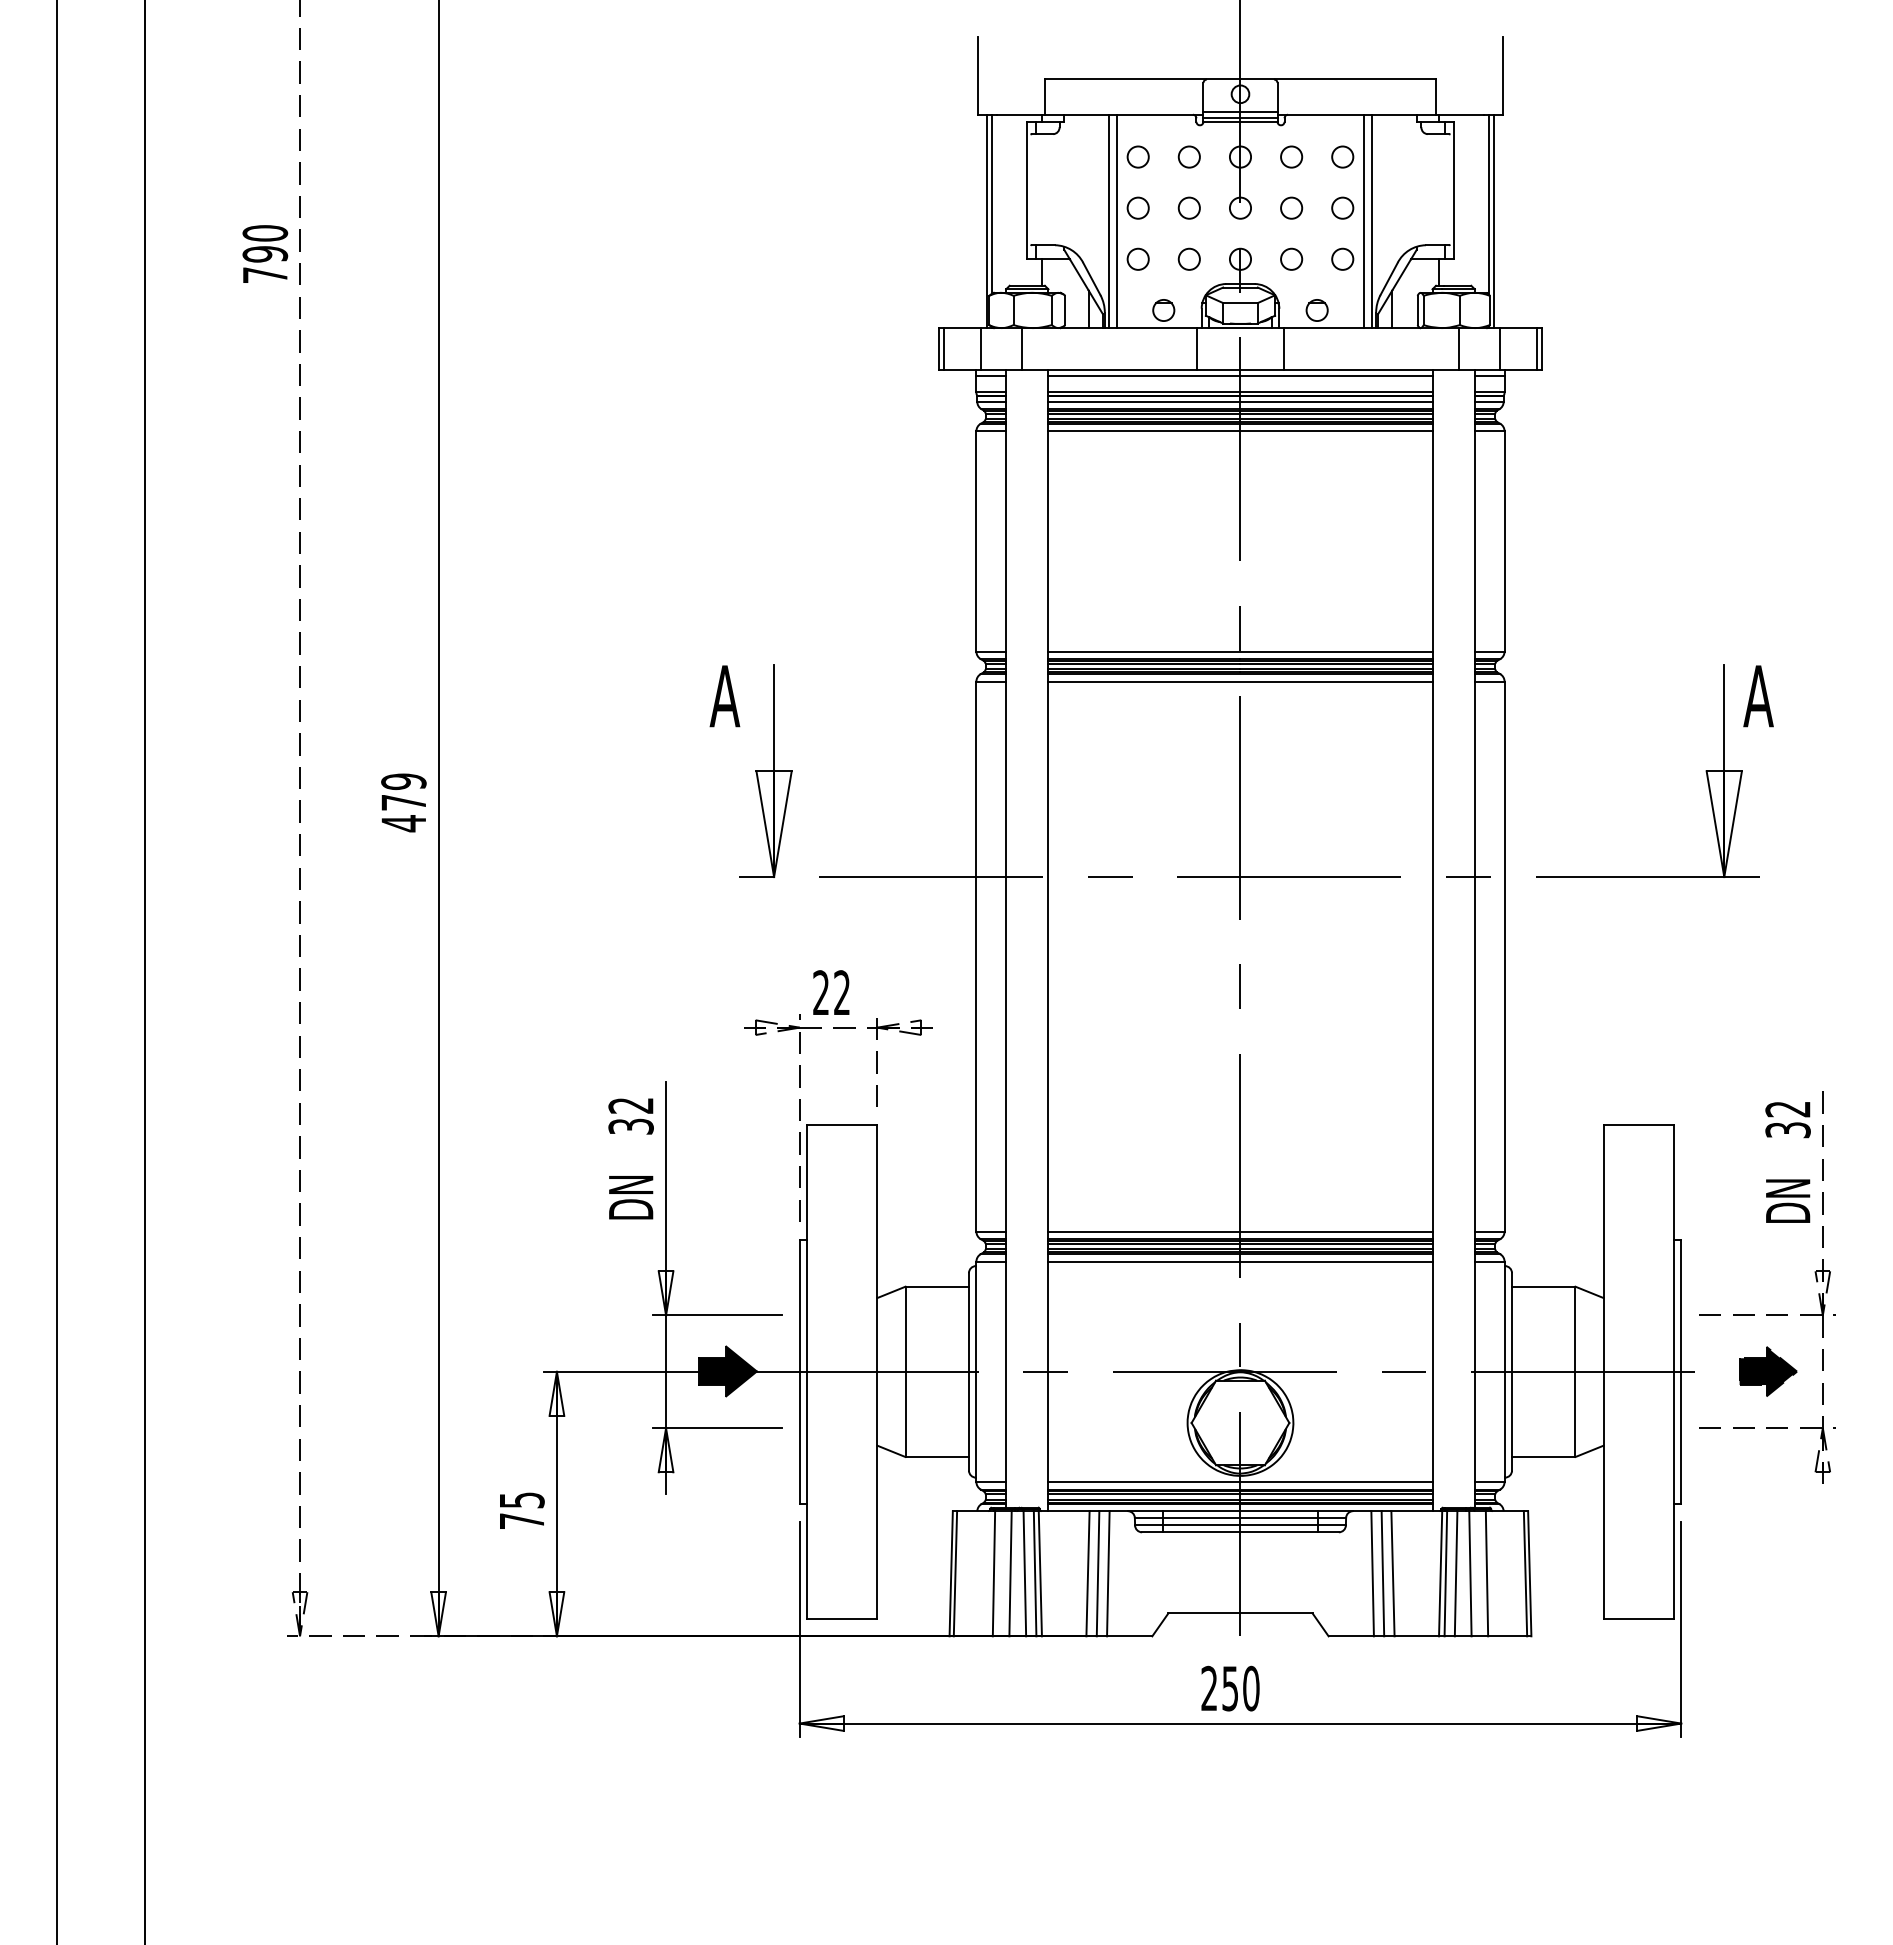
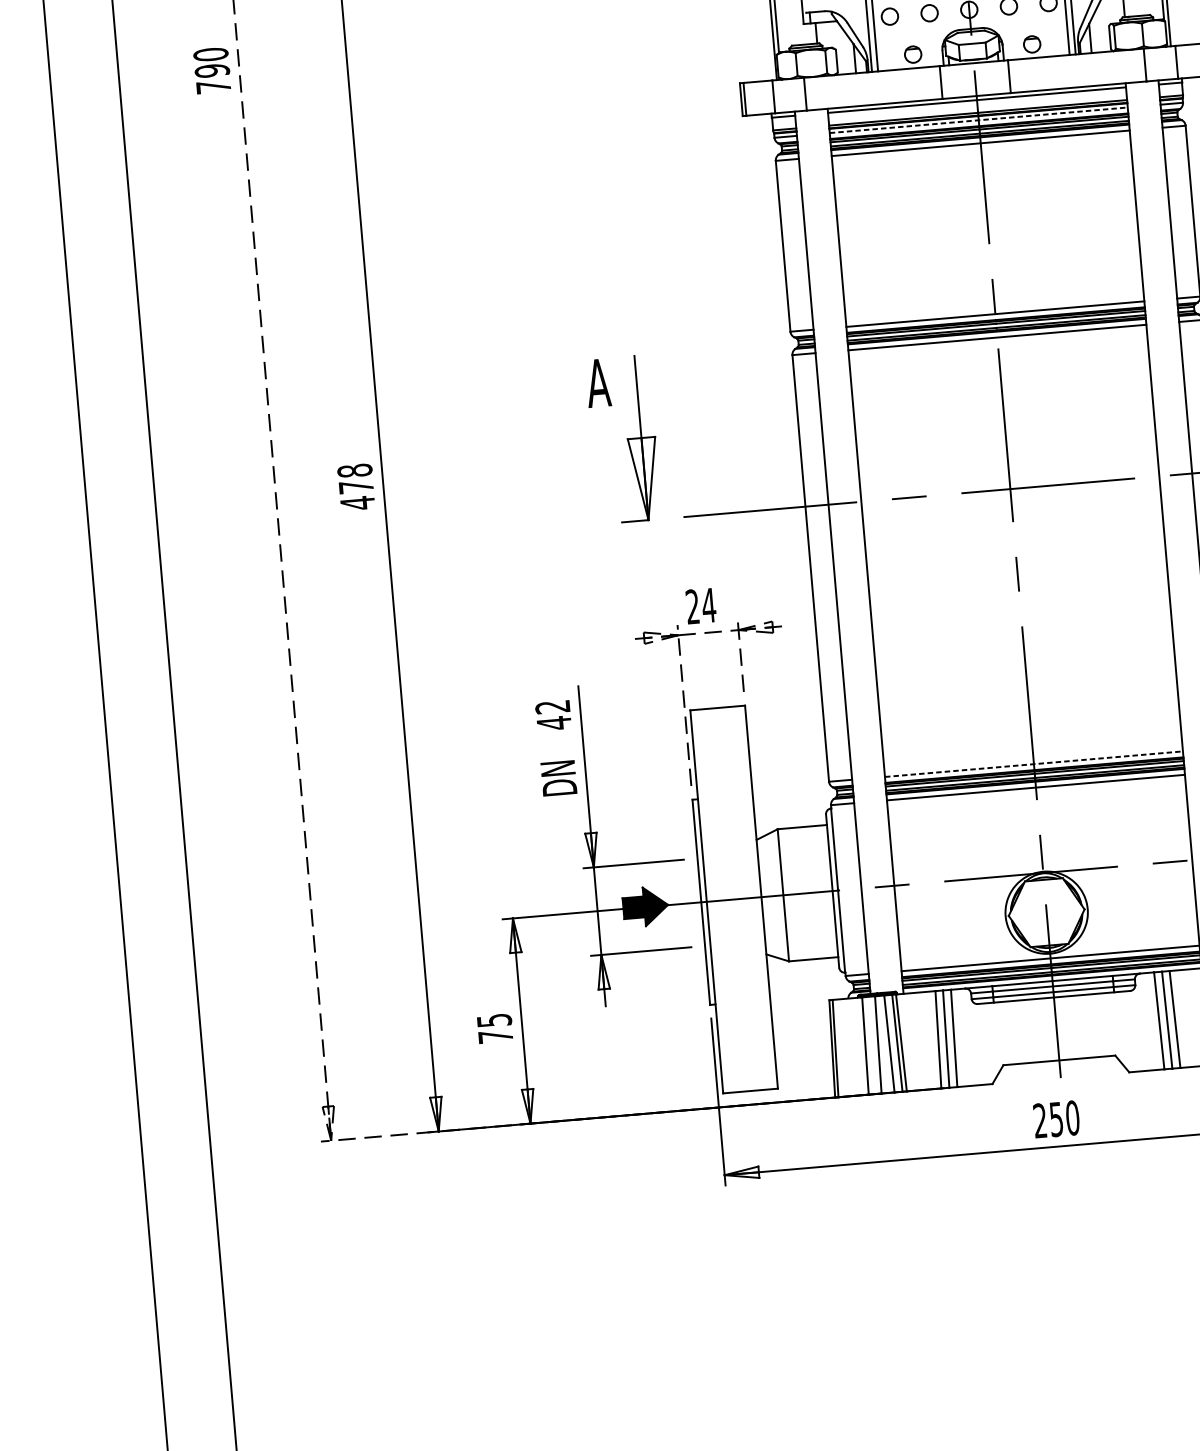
line: (1240, 401) -> (978, 120), solid -> dashed
text: (403, 781) -> (354, 470), 479 -> 478
text: (841, 992) -> (708, 605), 22 -> 24
text: (630, 1126) -> (553, 723), 32 -> 42
line: (1240, 1231) -> (1033, 764), solid -> dashed

